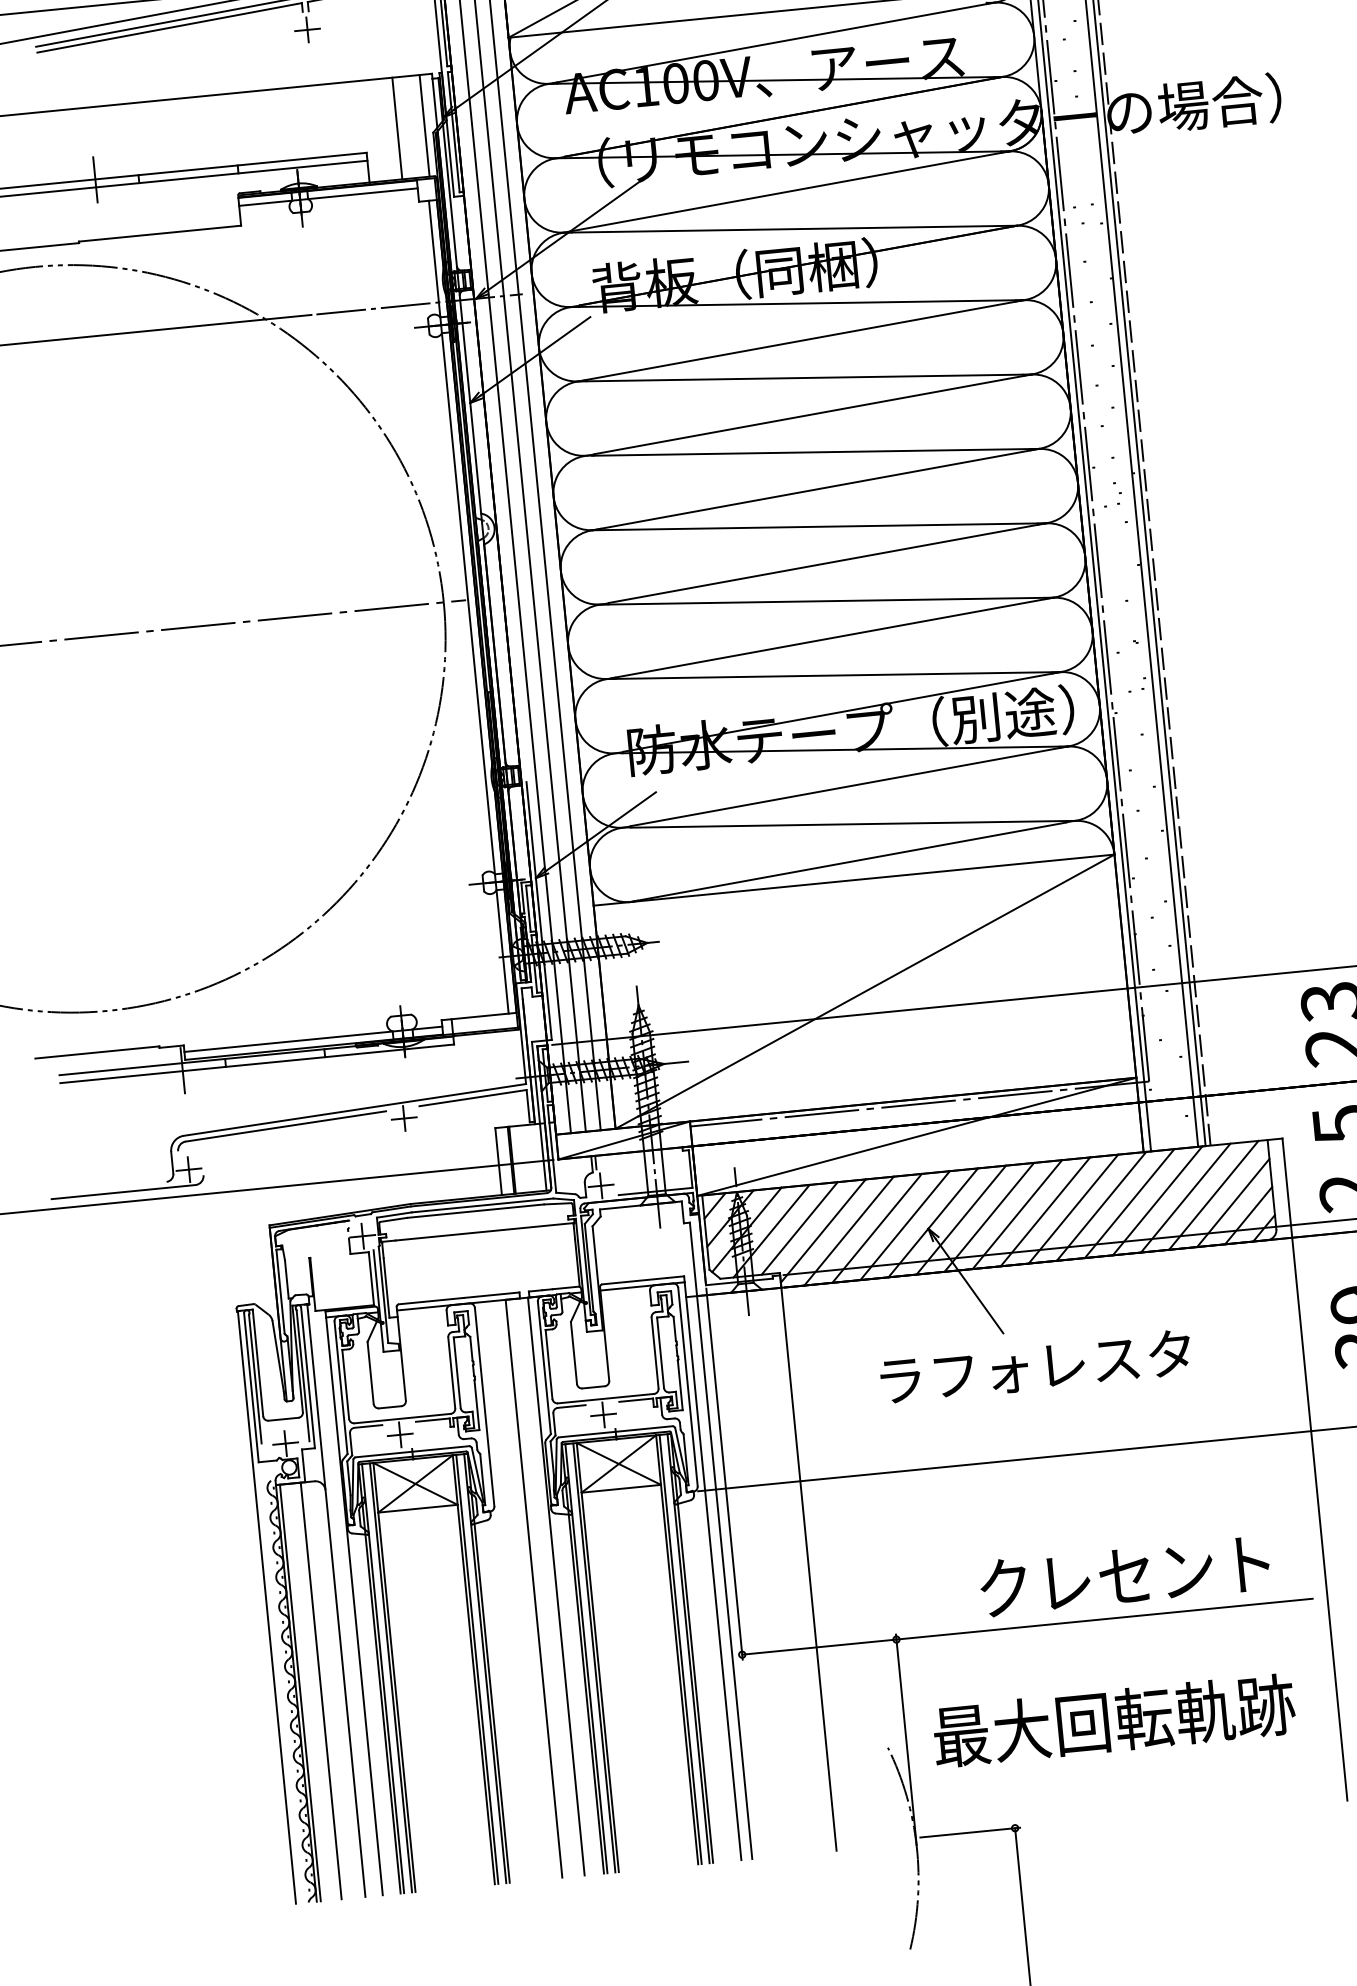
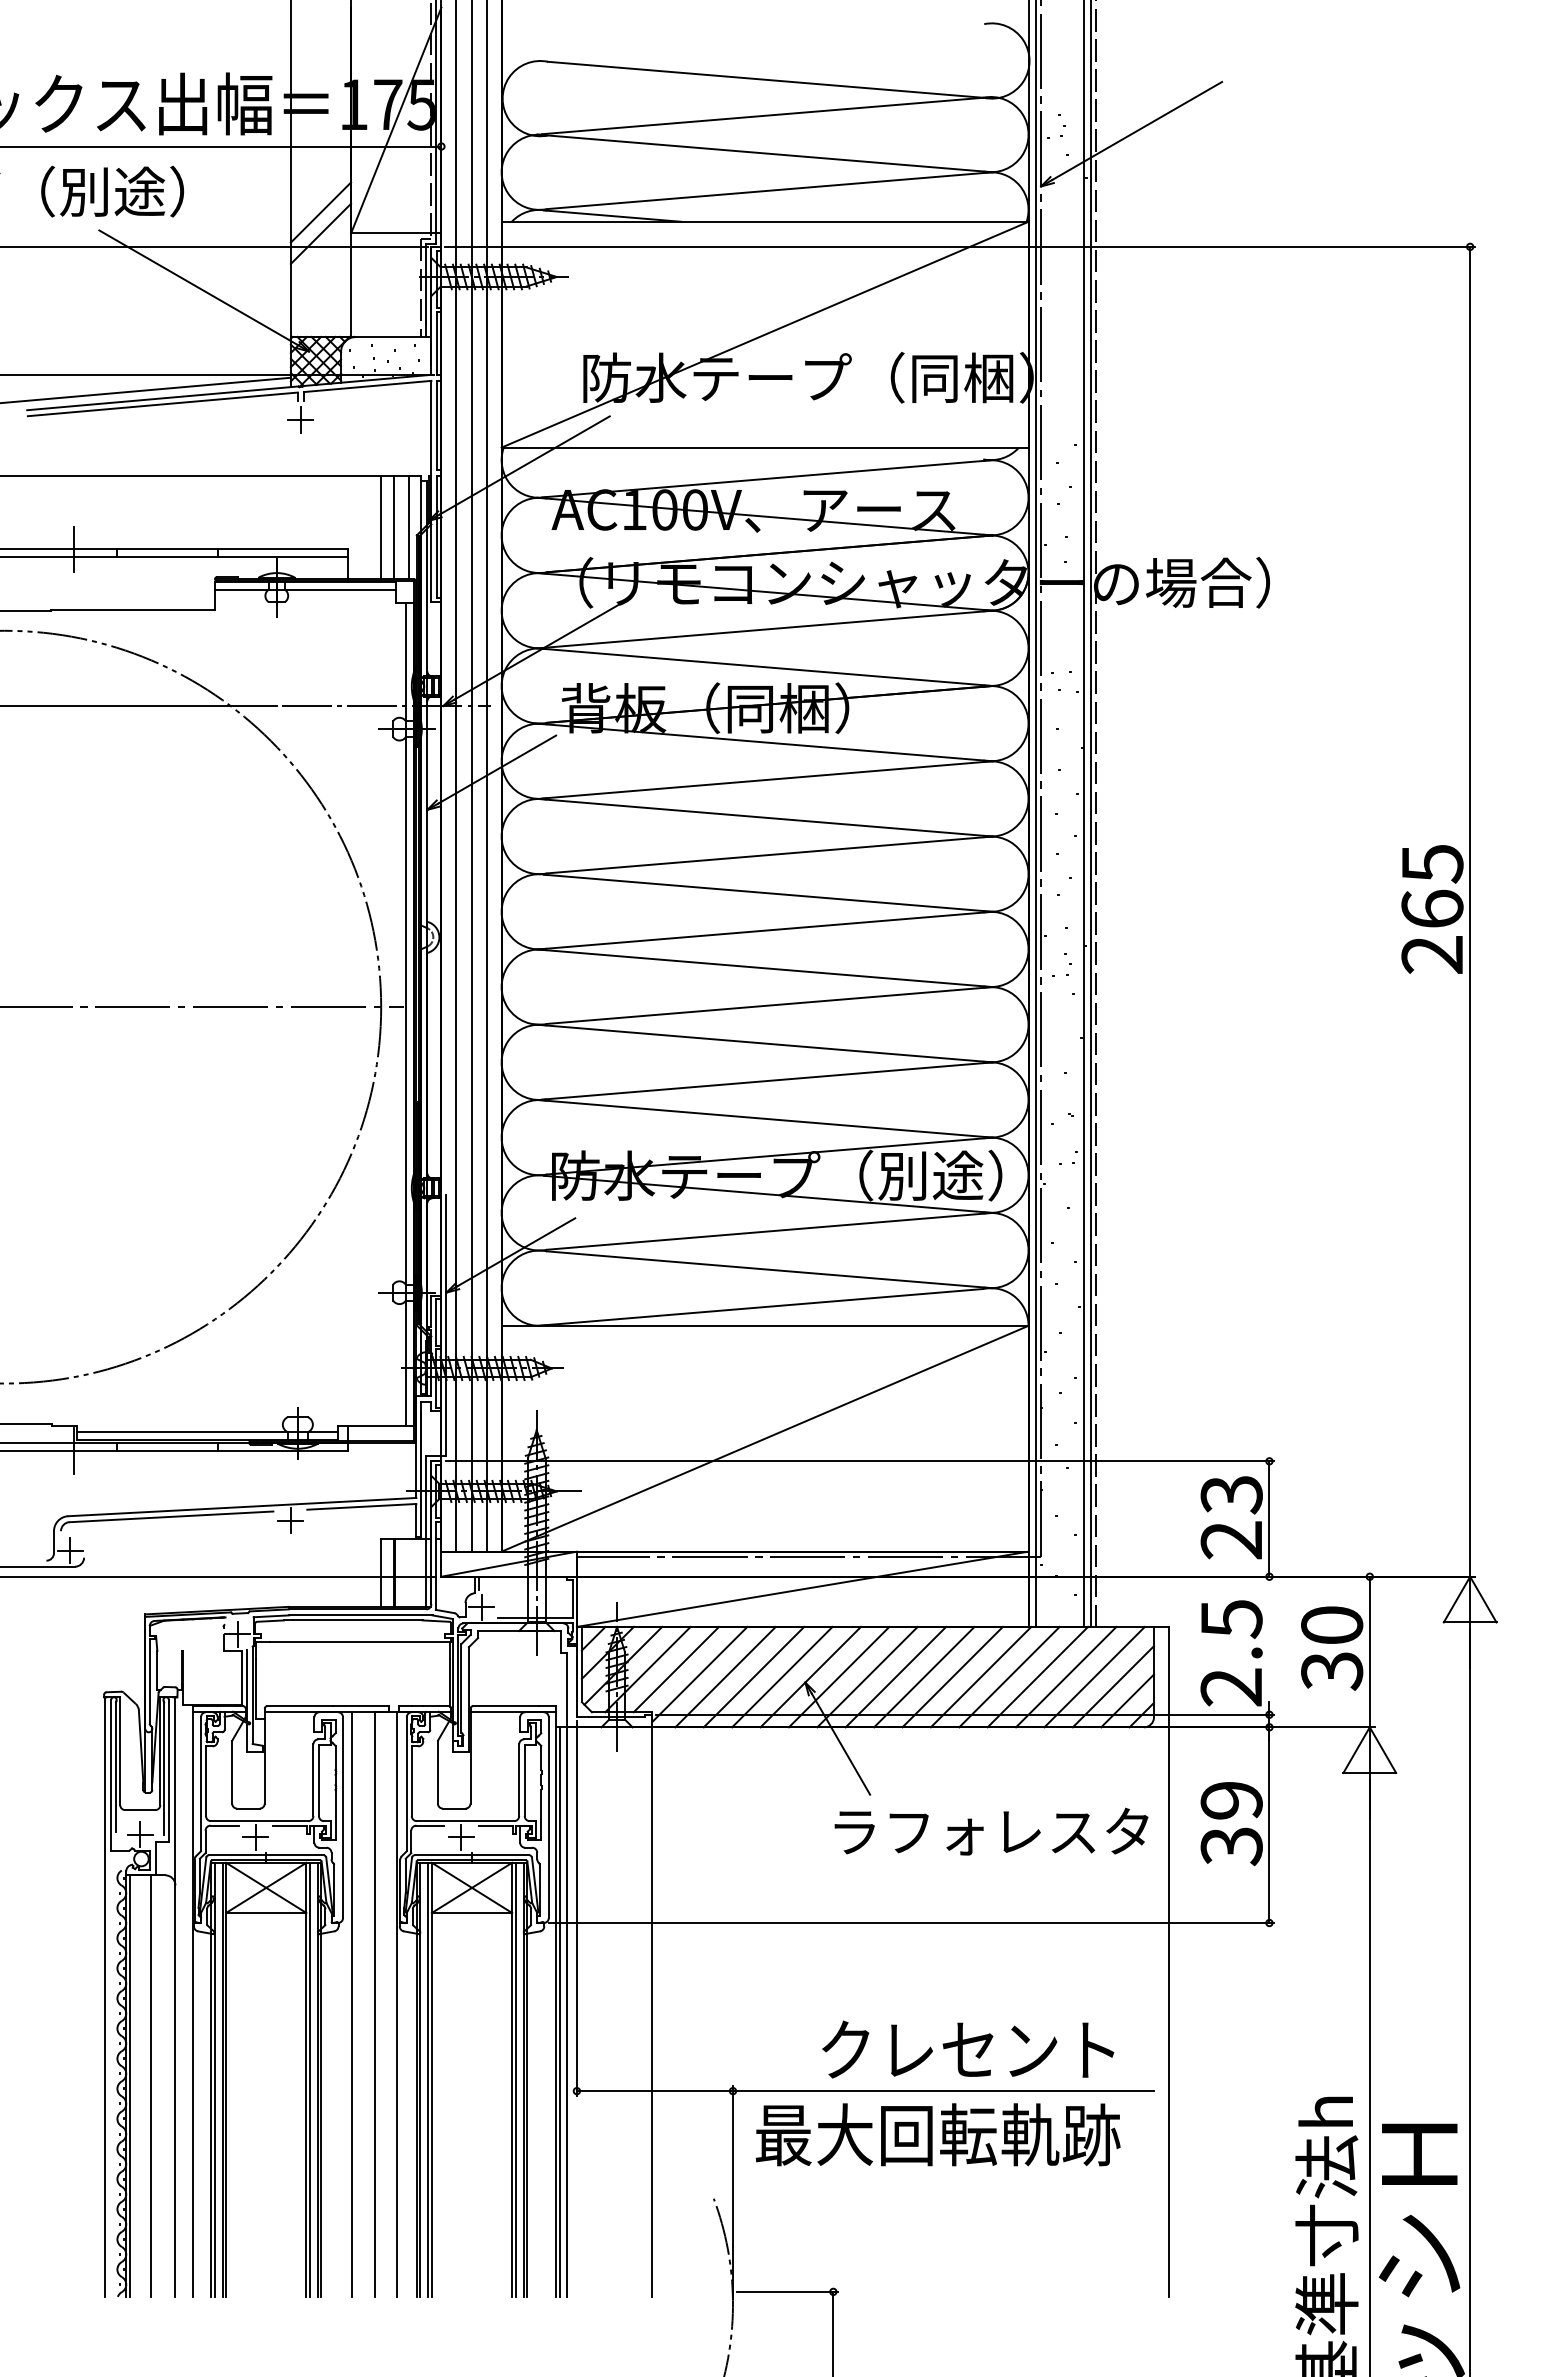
line: (409, 127) -> (393, 527), added
text: (1035, 1366) -> (991, 1831), moved
line: (717, 1577) -> (559, 2011), added
line: (512, 1590) -> (352, 2004), added
text: (1113, 1720) -> (937, 2134), moved

